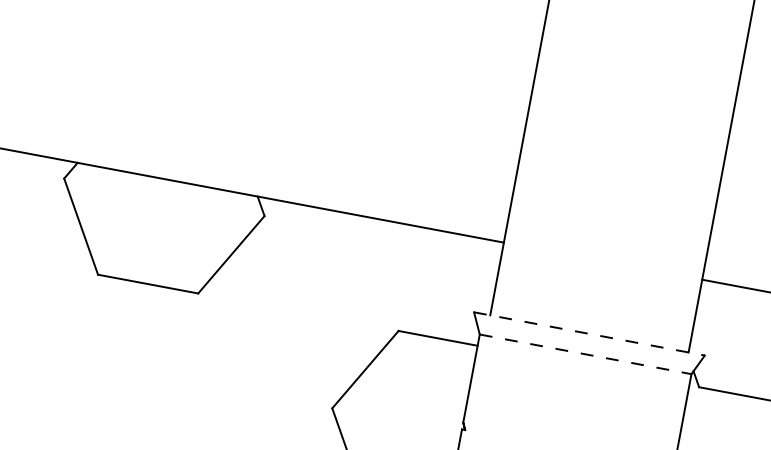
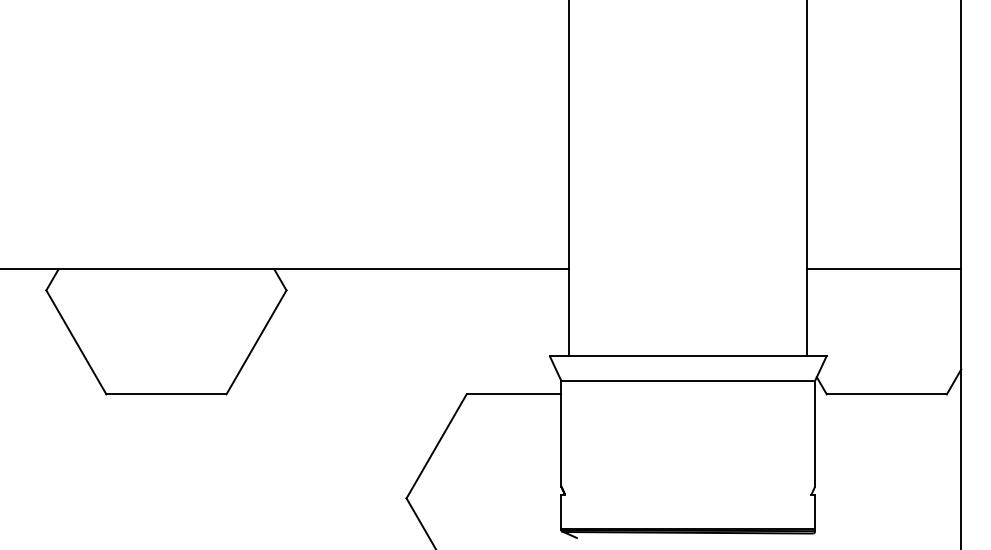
line: (589, 333) -> (688, 356), dashed -> solid
line: (585, 354) -> (688, 380), dashed -> solid

